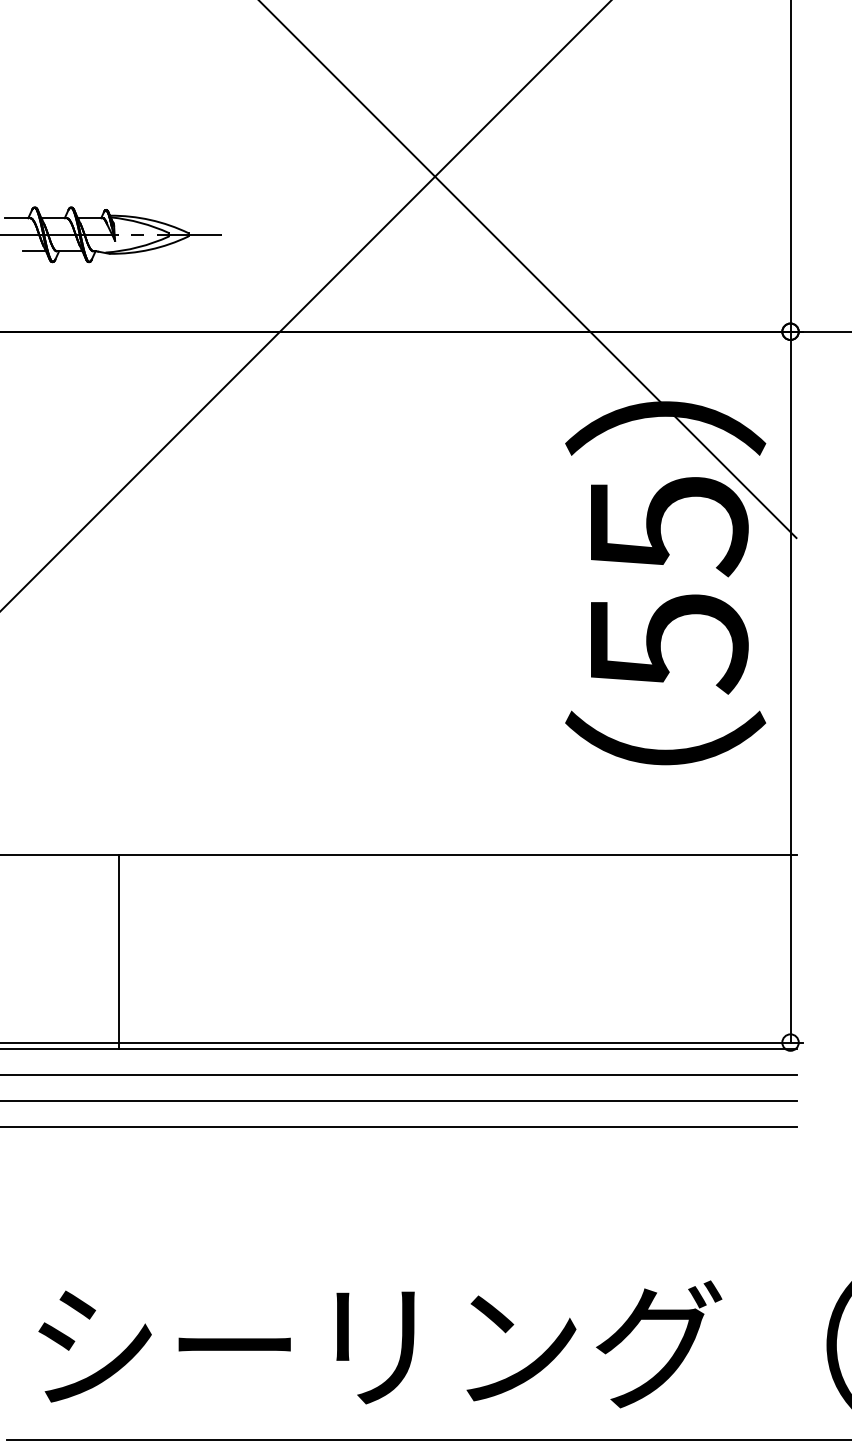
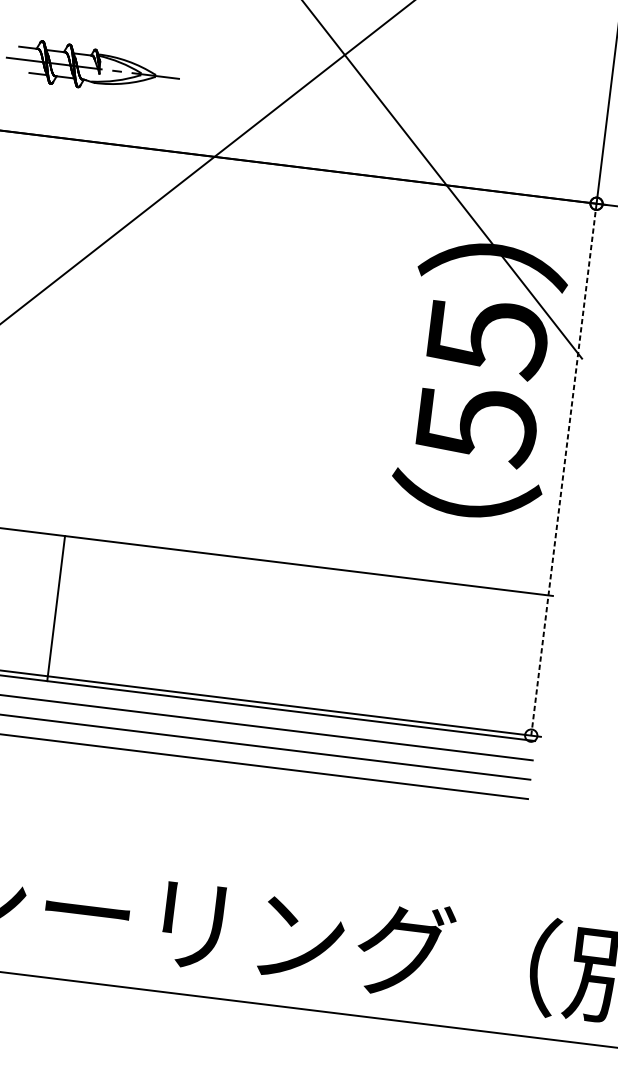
line: (790, 687) -> (563, 469), solid -> dashed
line: (118, 952) -> (56, 608), moved

